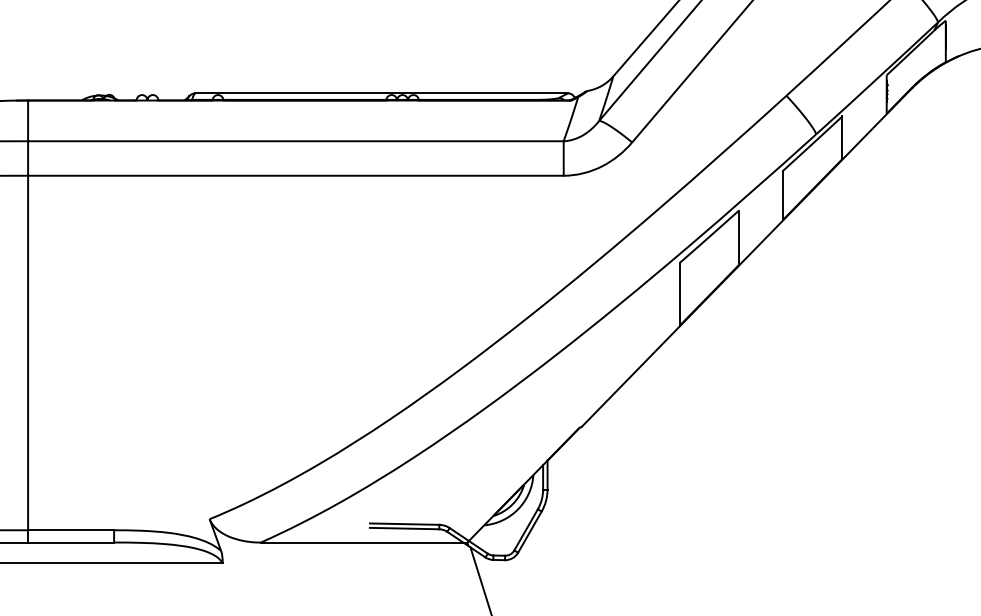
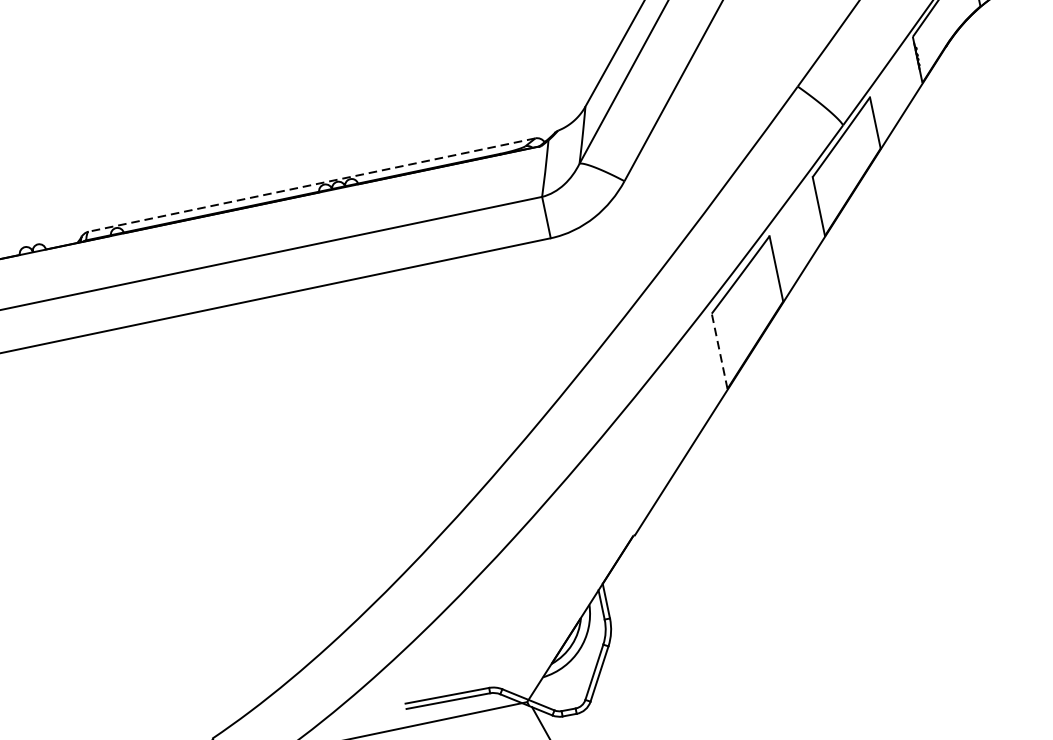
line: (381, 93) -> (311, 185), solid -> dashed
line: (679, 293) -> (719, 350), solid -> dashed

